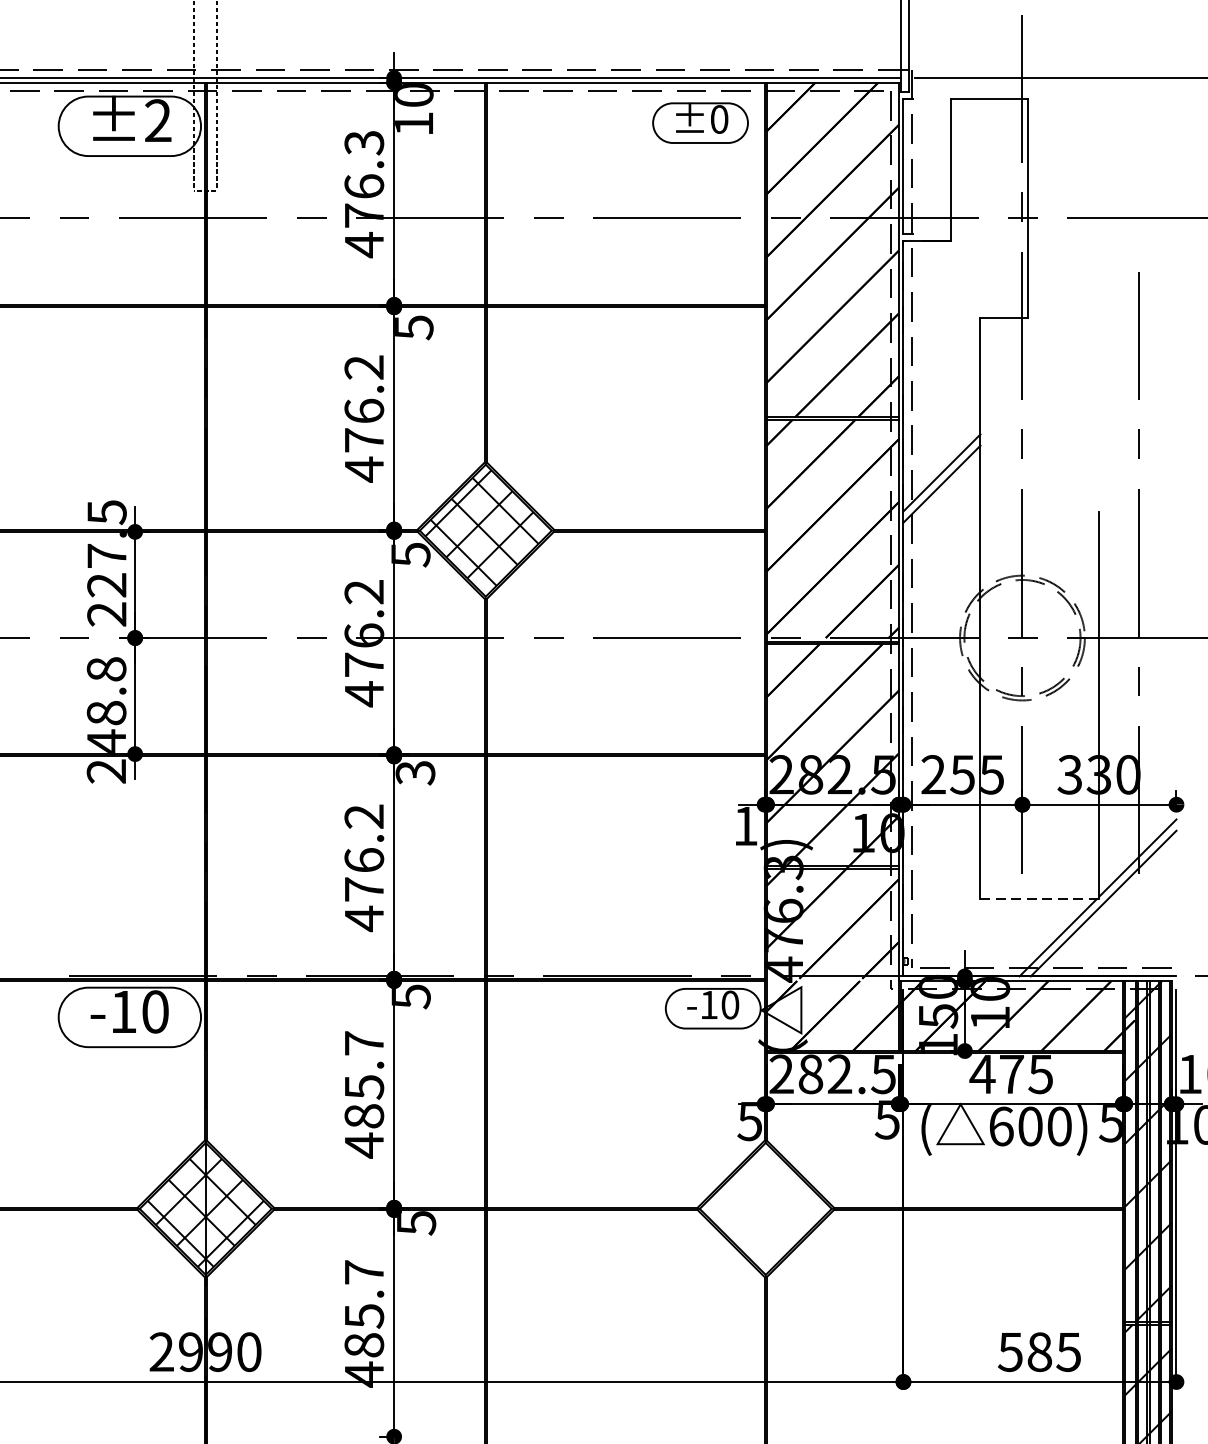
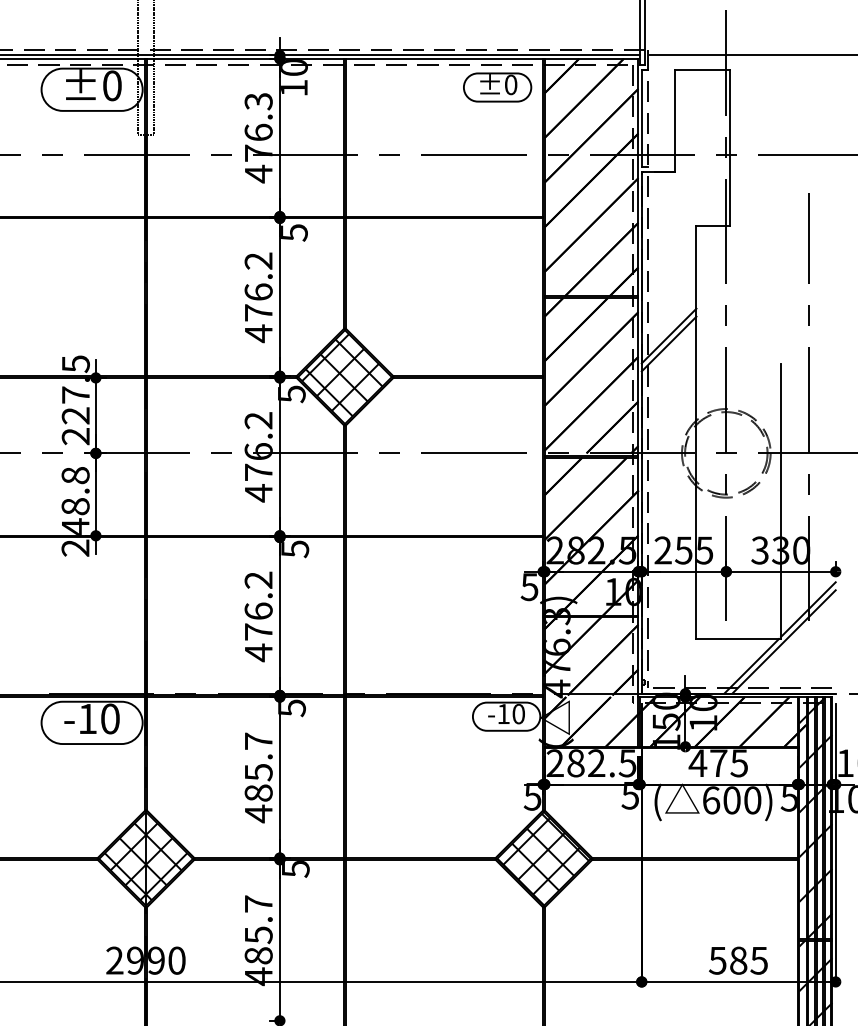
text: (158, 120) -> (112, 85), ±2 -> ±0
text: (414, 771) -> (294, 548), 3 -> 5
text: (745, 826) -> (529, 587), 1 -> 5
line: (1041, 900) -> (739, 639), dashed -> solid
hatch: (763, 1209) -> (542, 859), added

